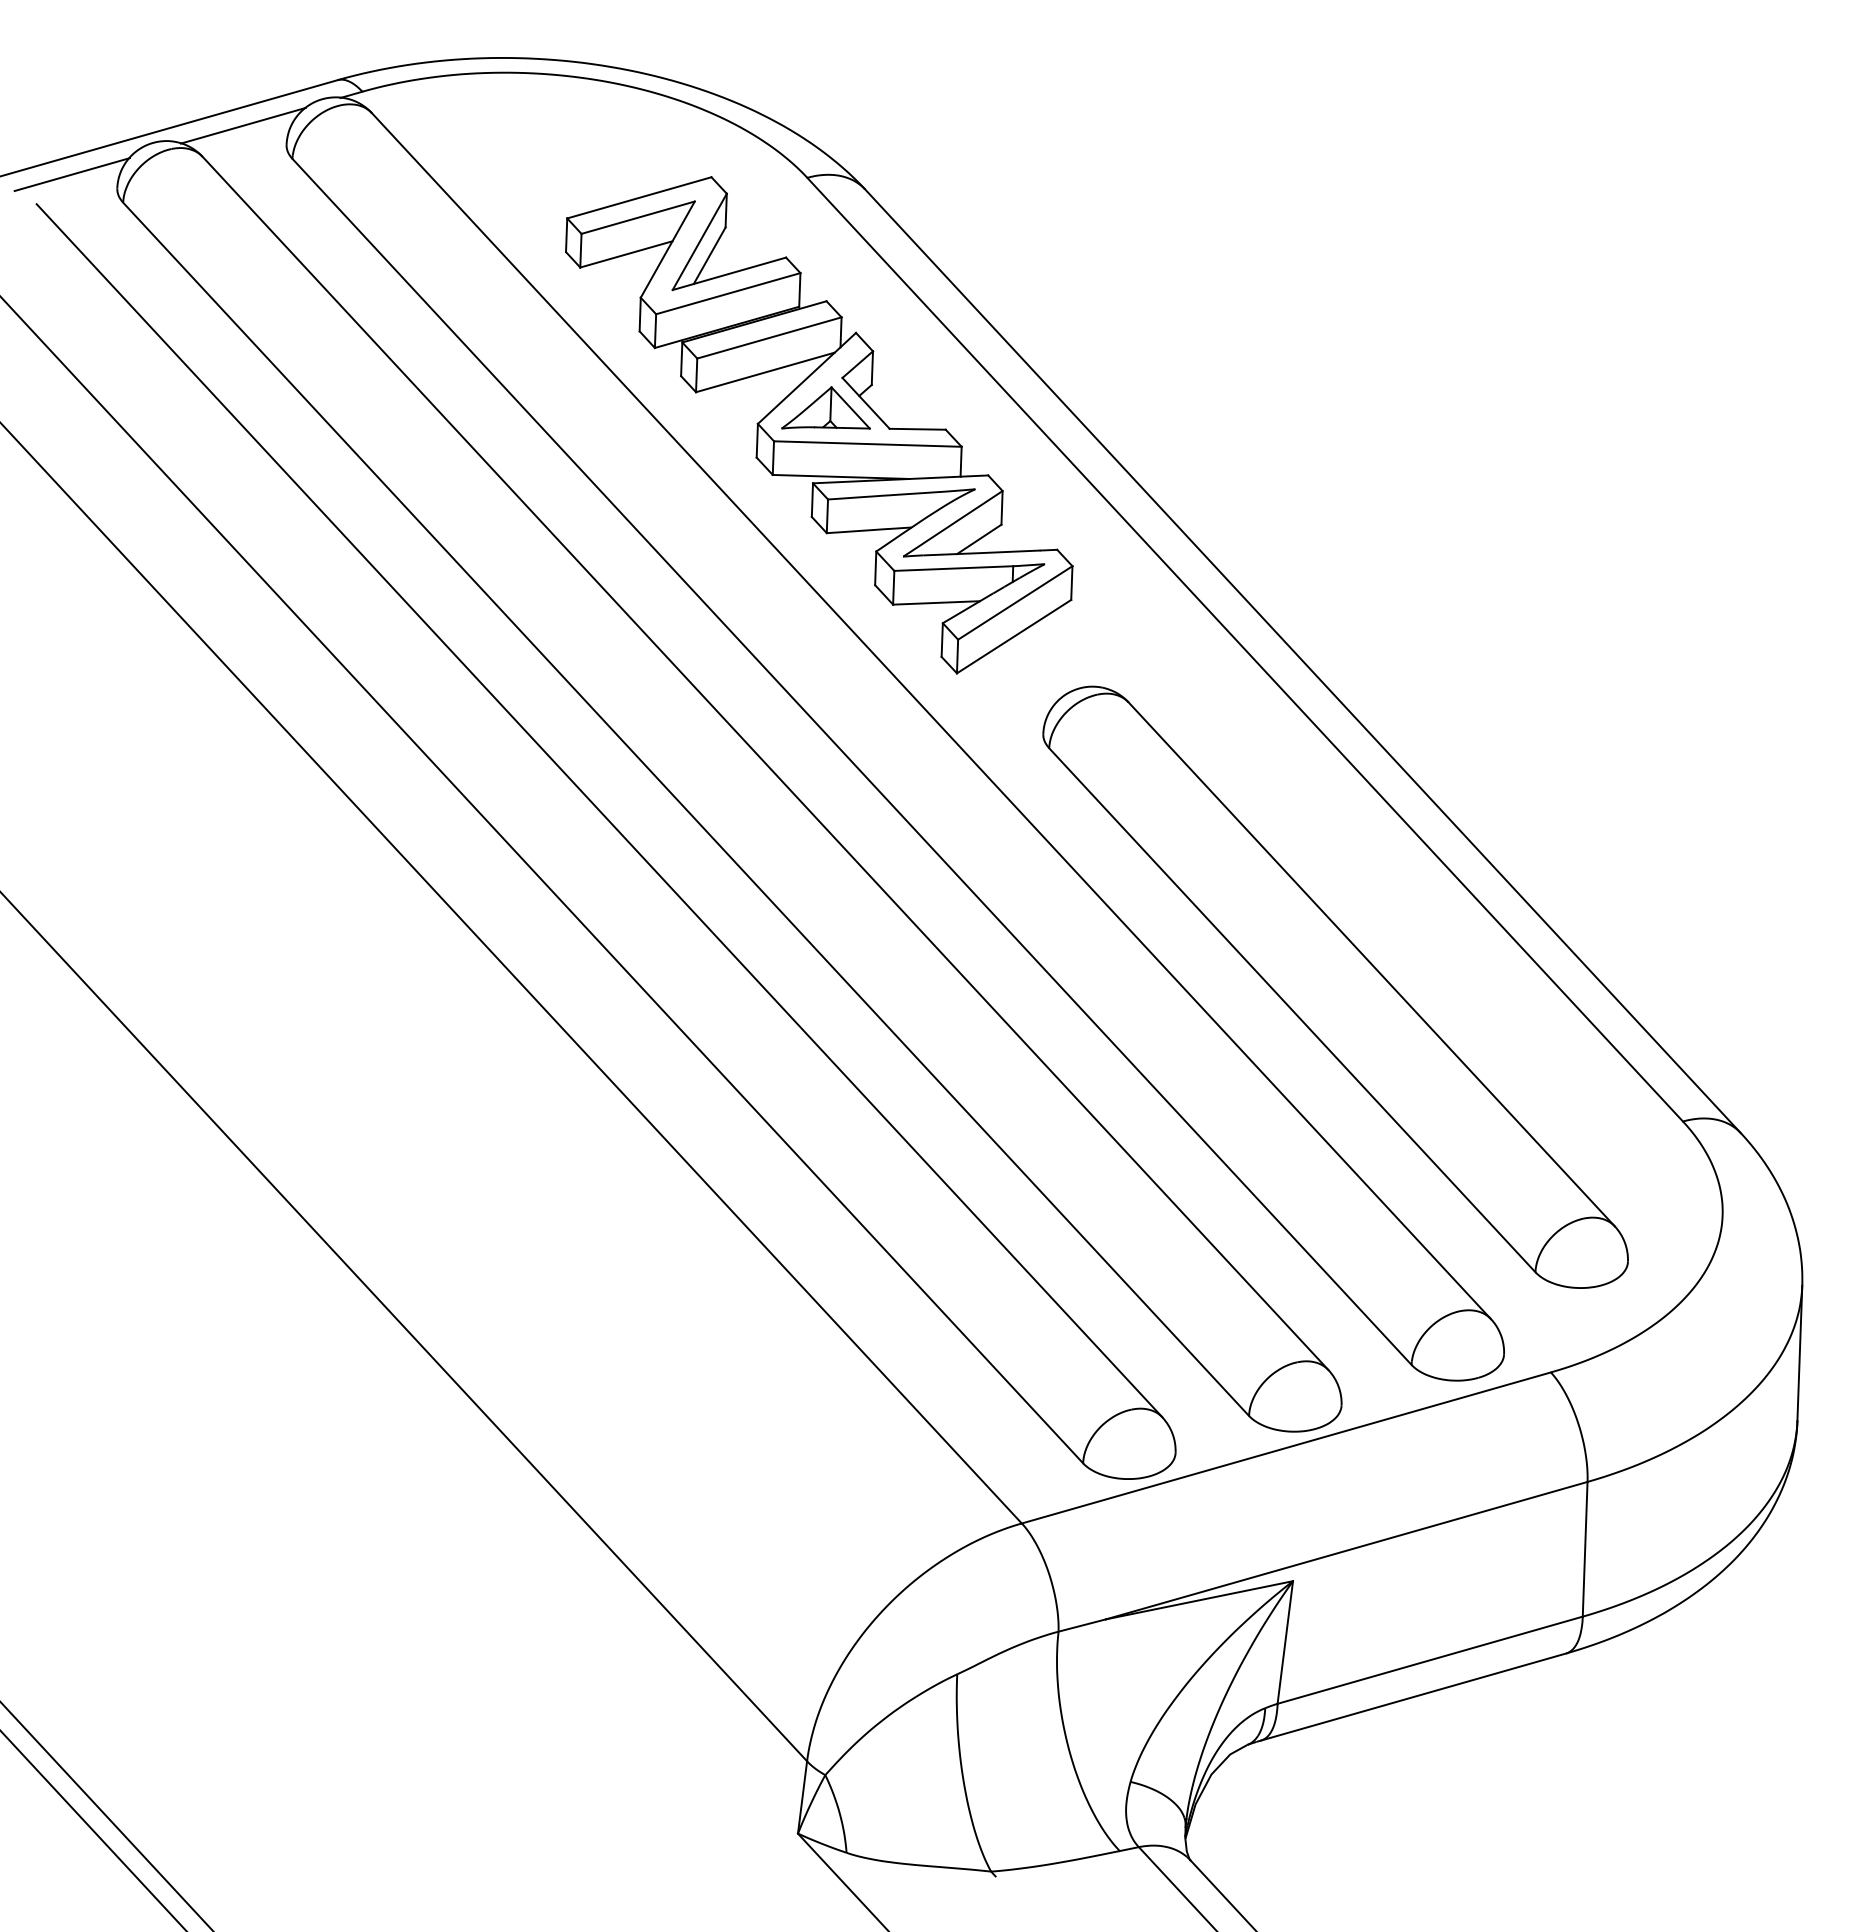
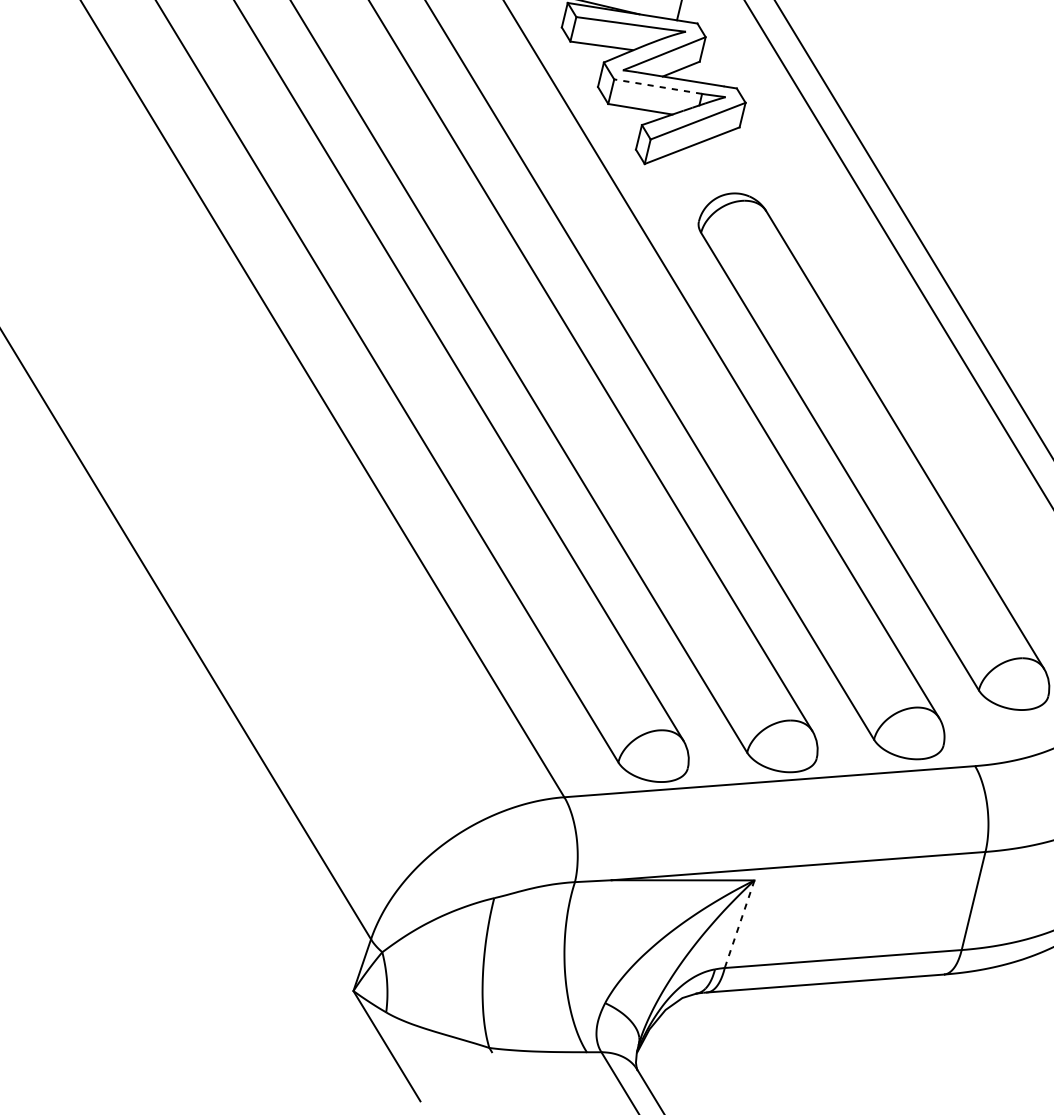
line: (953, 568) -> (657, 86), solid -> dashed
line: (1285, 1642) -> (739, 924), solid -> dashed

